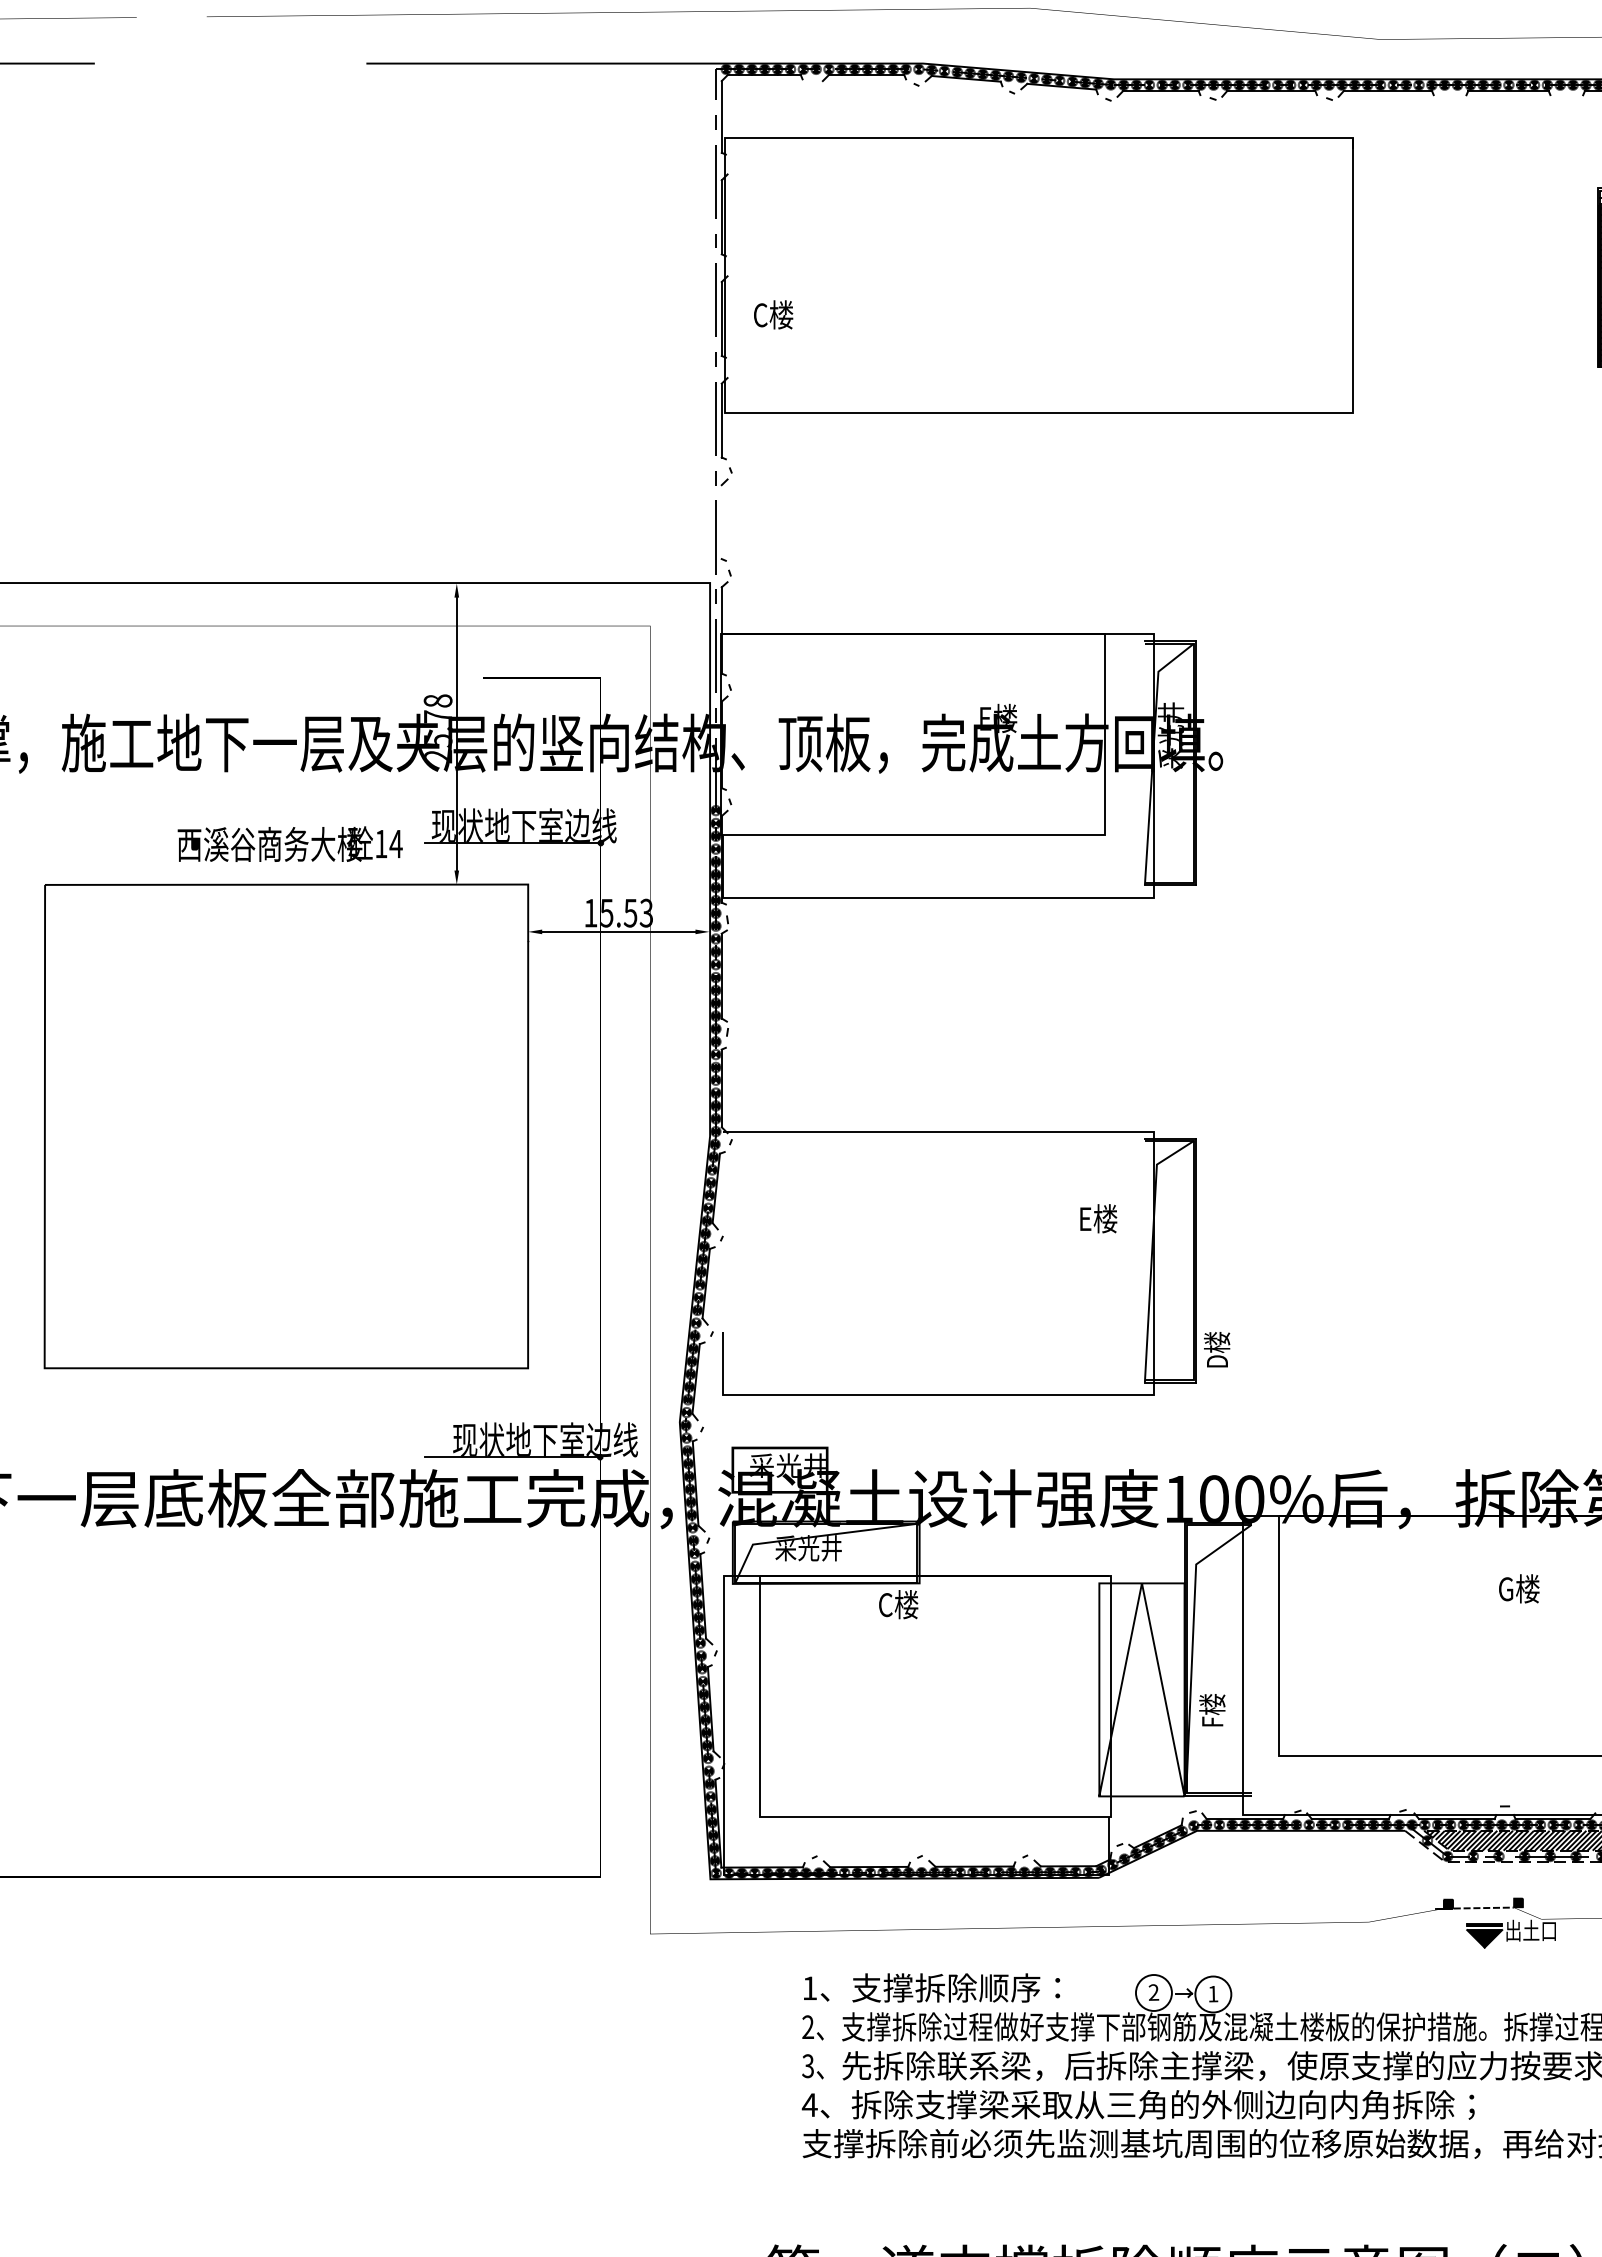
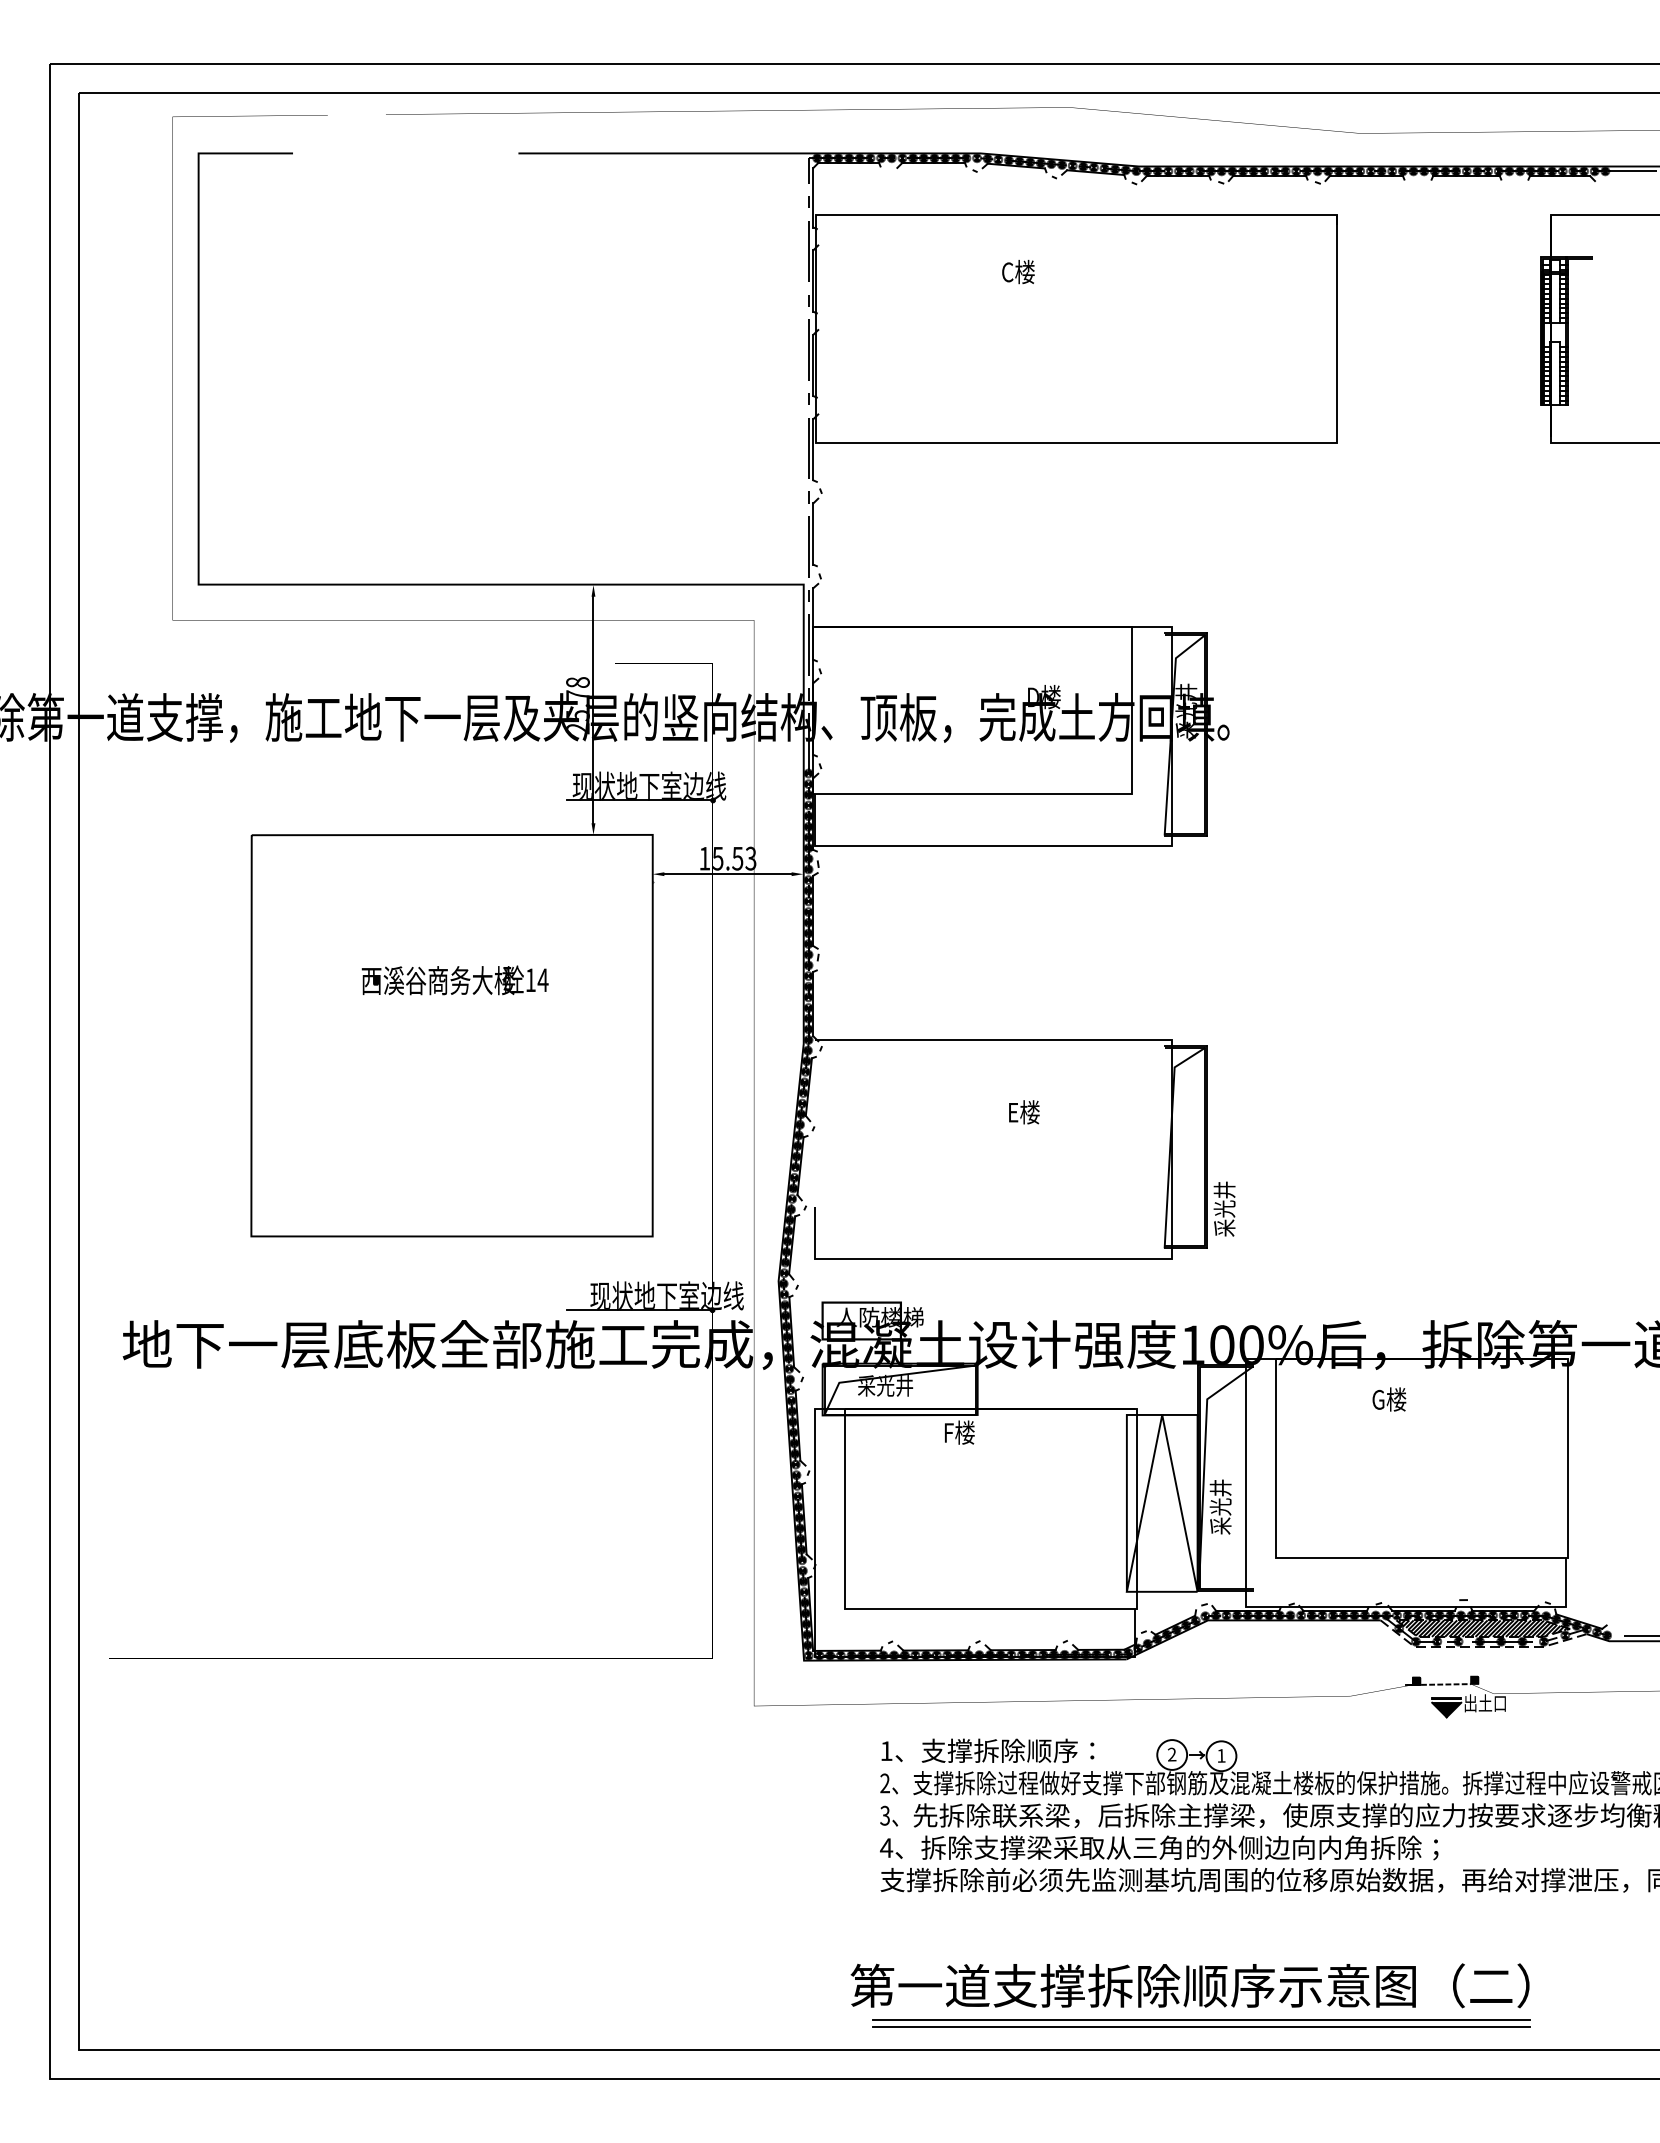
text: (773, 315) -> (1018, 272), moved
line: (721, 521) -> (813, 533), added
text: (1001, 719) -> (1045, 697), E楼 -> D楼
text: (289, 844) -> (454, 980), moved
text: (1098, 1218) -> (1024, 1112), moved
text: (1216, 1334) -> (1224, 1208), D楼 -> 采光井
text: (801, 1465) -> (879, 1317), 采光井 -> 人防楼梯
text: (1519, 1588) -> (1389, 1399), moved
text: (898, 1604) -> (960, 1432), C楼 -> F楼
text: (1212, 1693) -> (1220, 1506), F楼 -> 采光井

